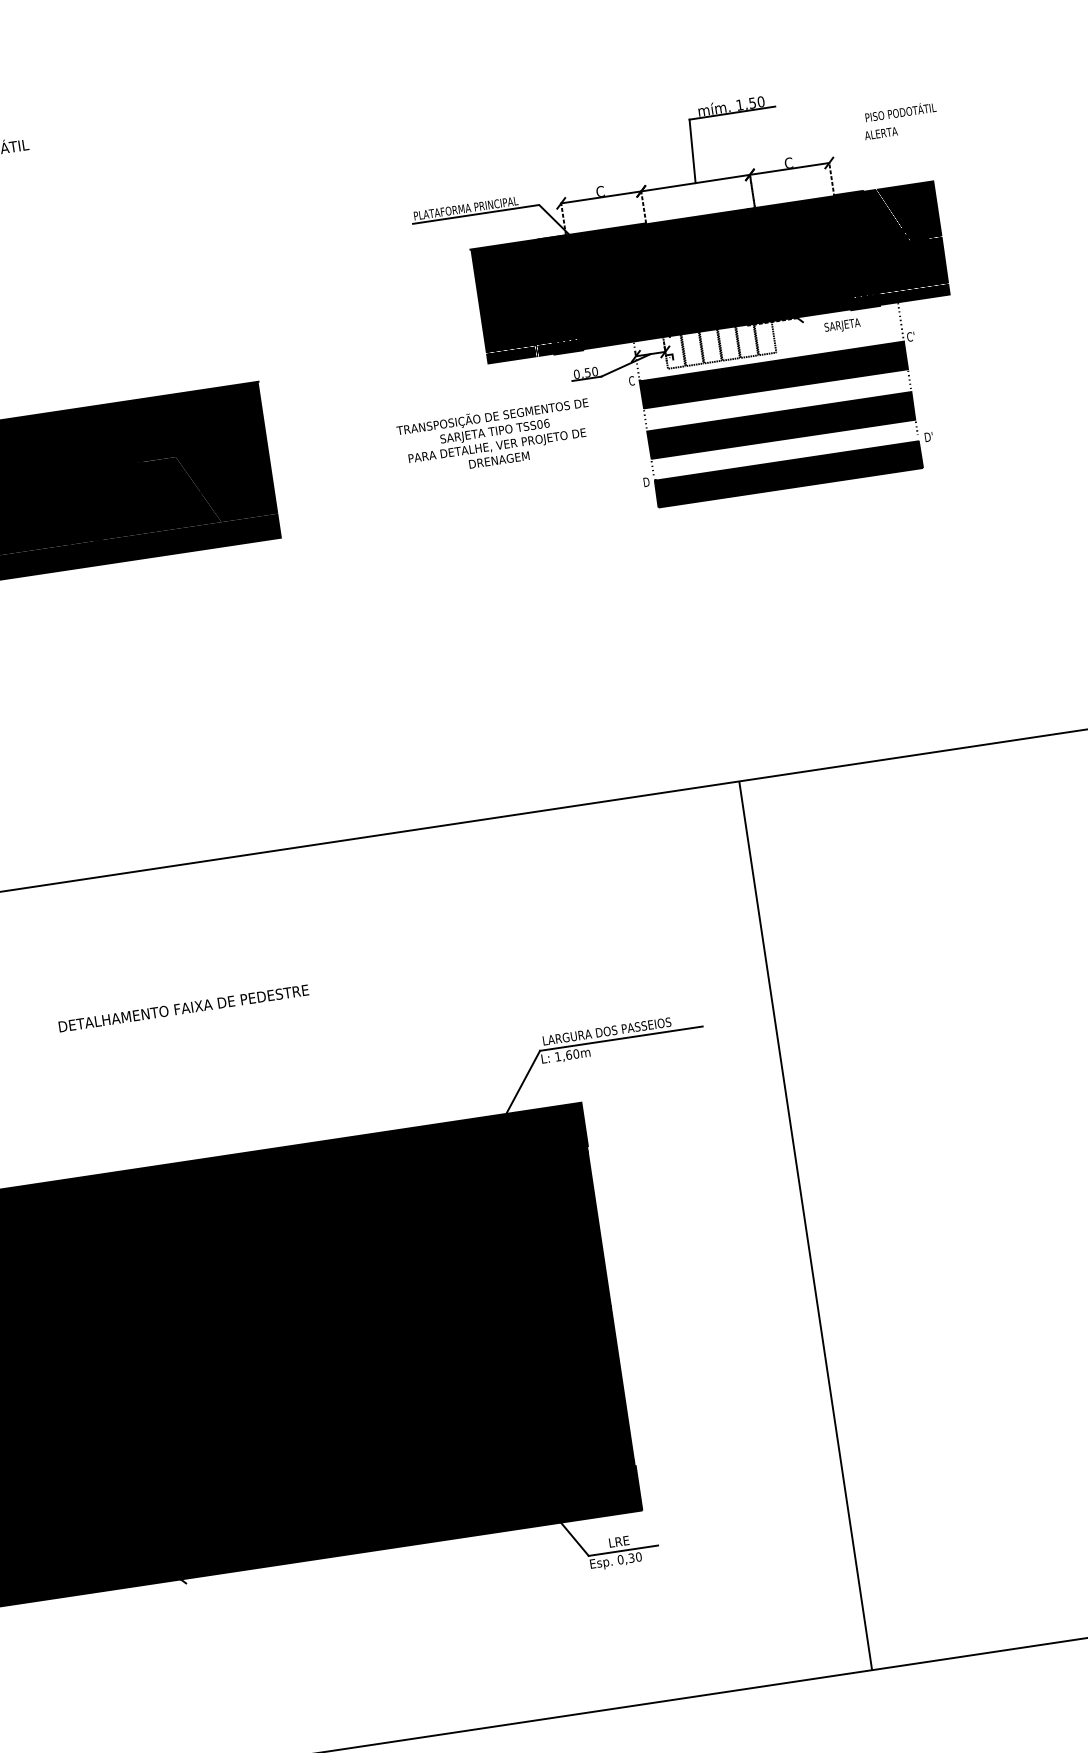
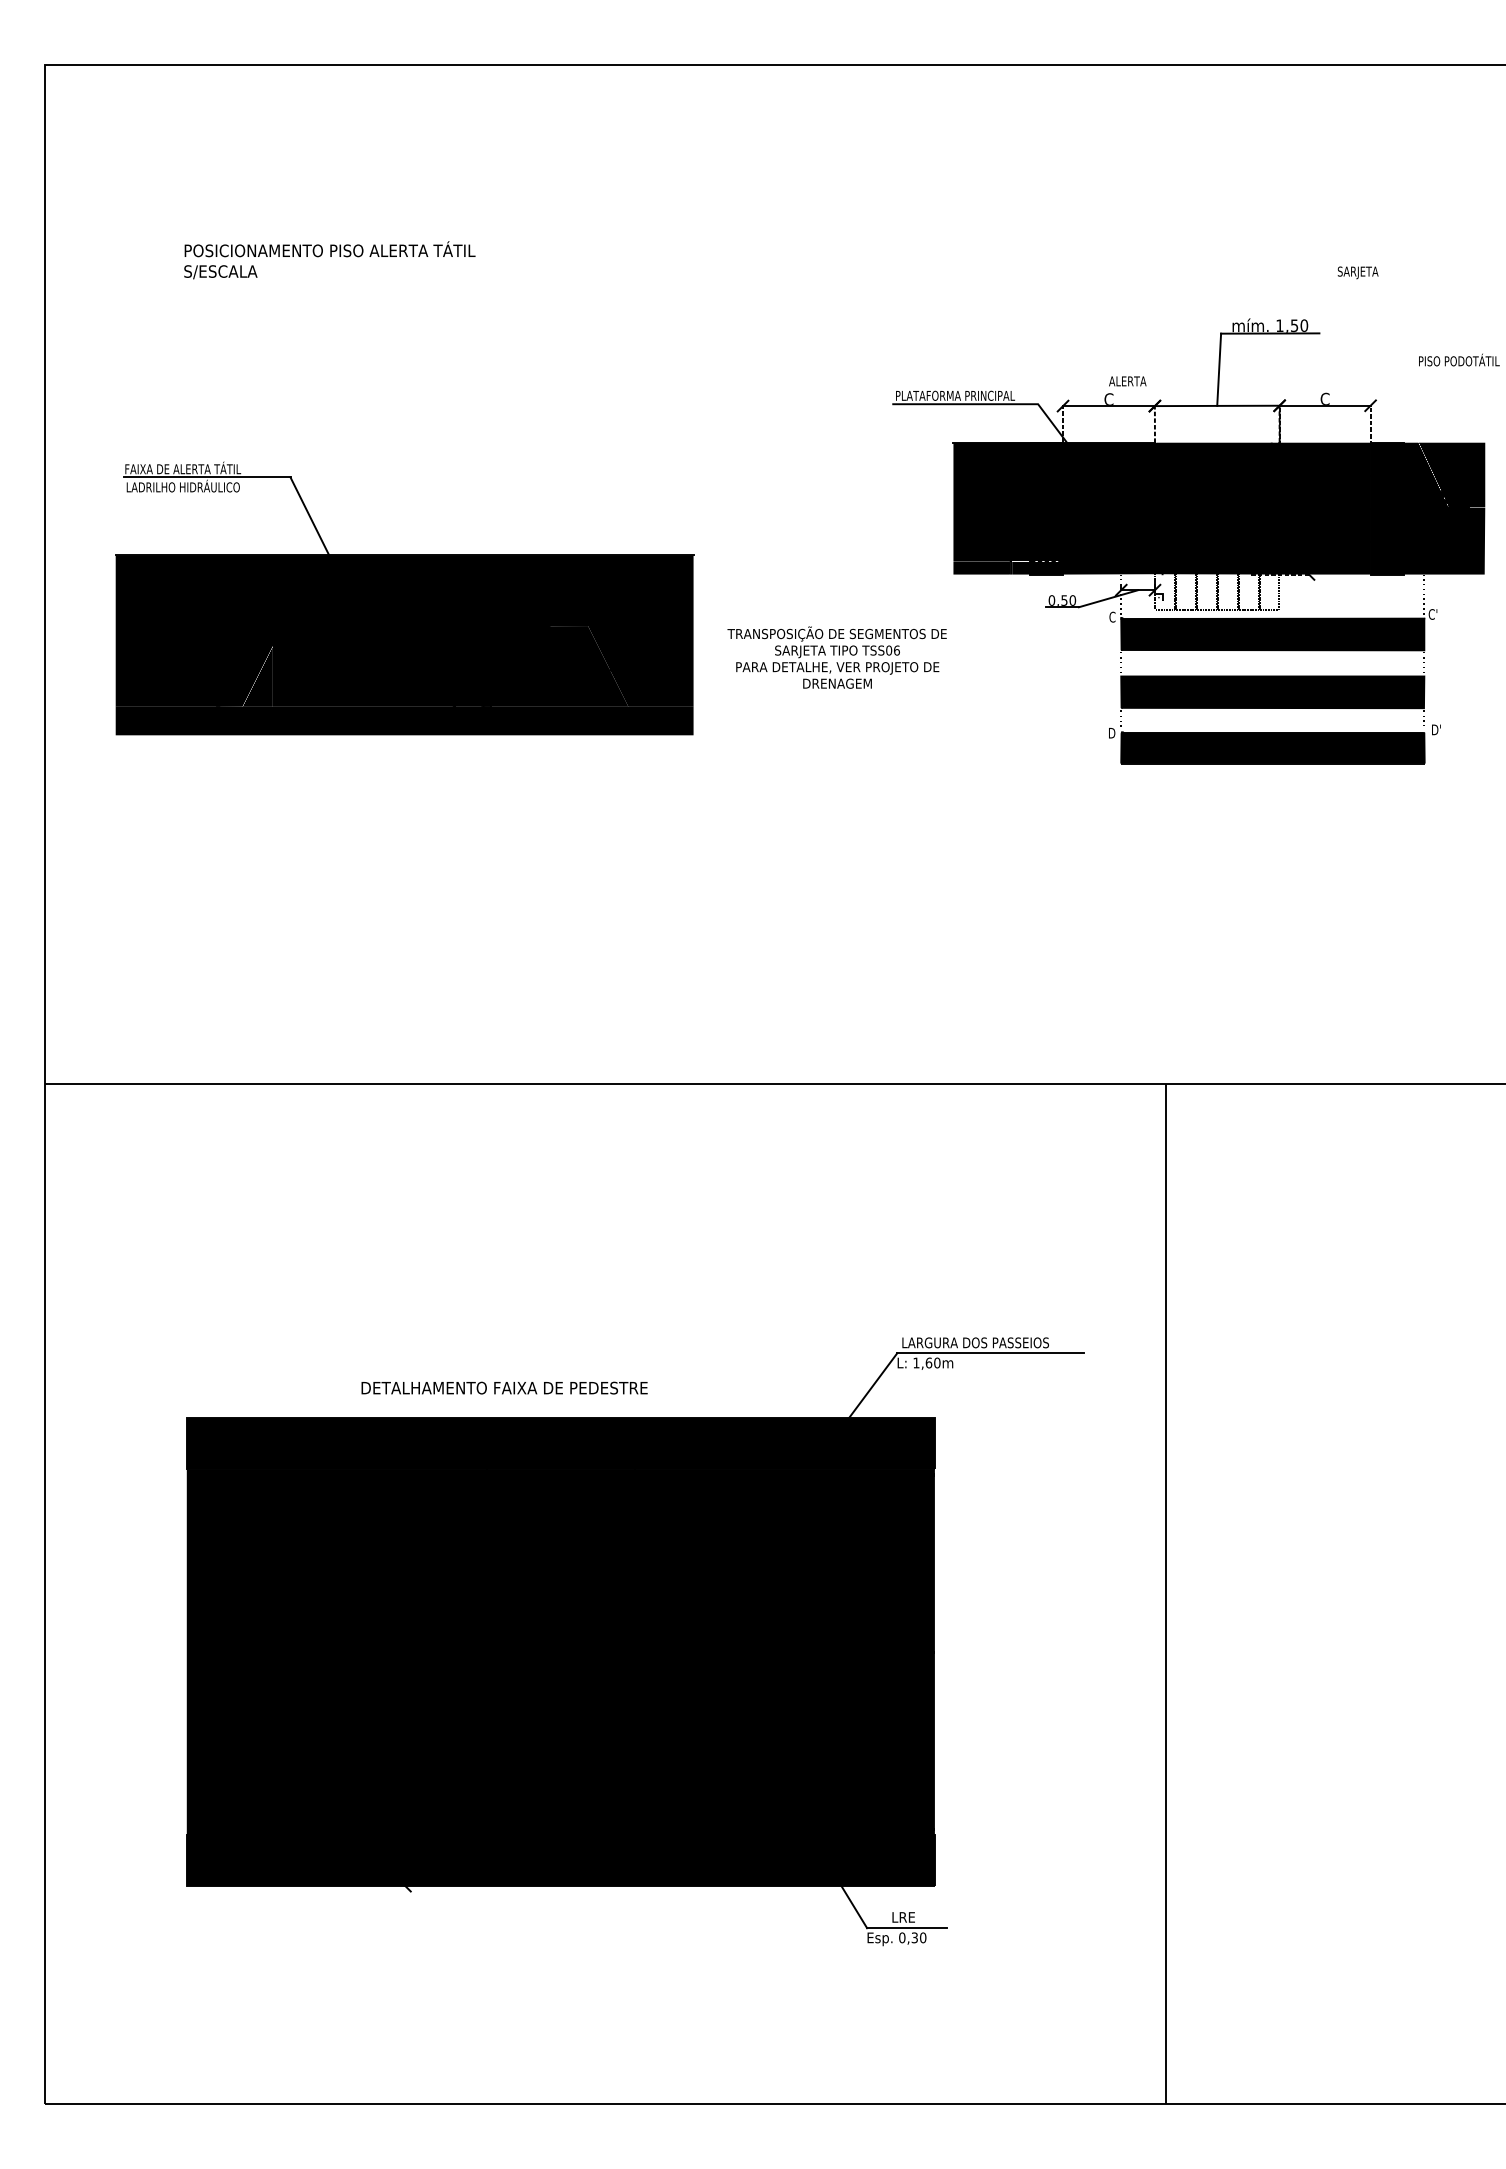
text: (880, 133) -> (1127, 381), moved
text: (841, 325) -> (1357, 272), moved
text: (494, 437) -> (836, 657), moved
text: (183, 1007) -> (504, 1387), moved

